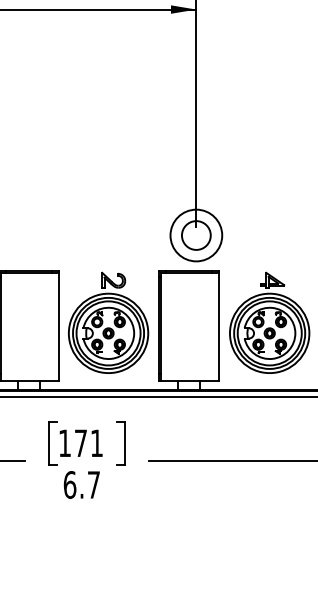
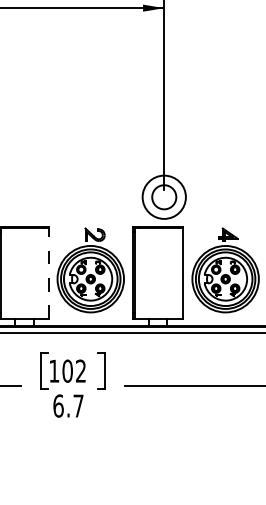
line: (58, 325) -> (48, 272), solid -> dashed
text: (87, 442) -> (73, 370), 171 -> 102

